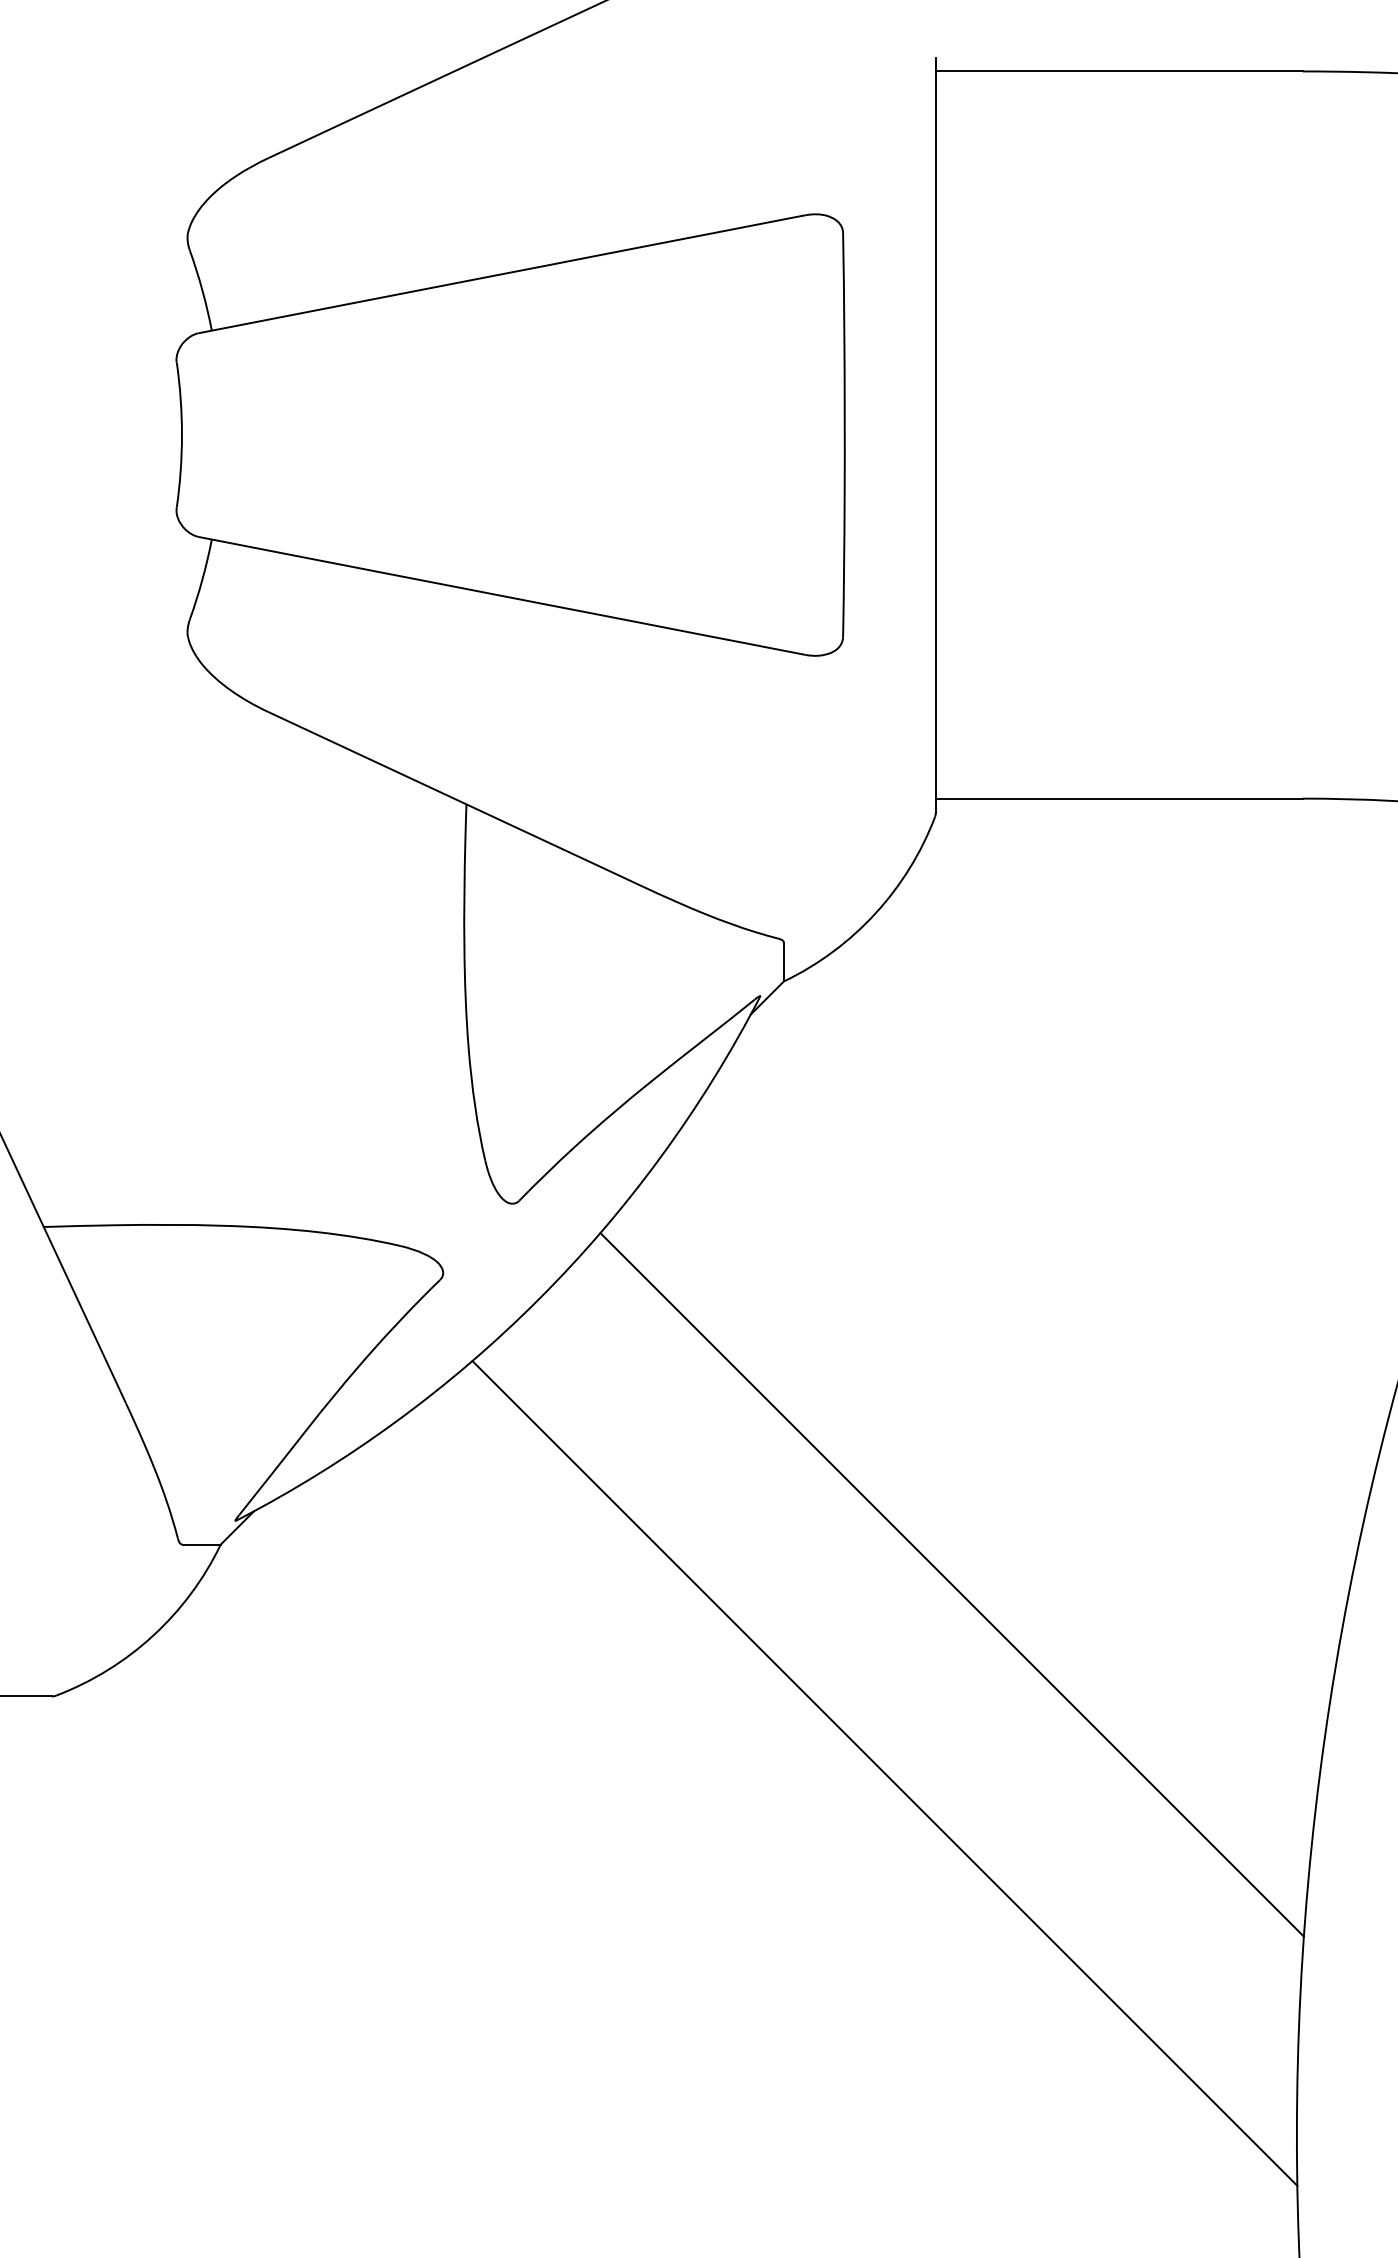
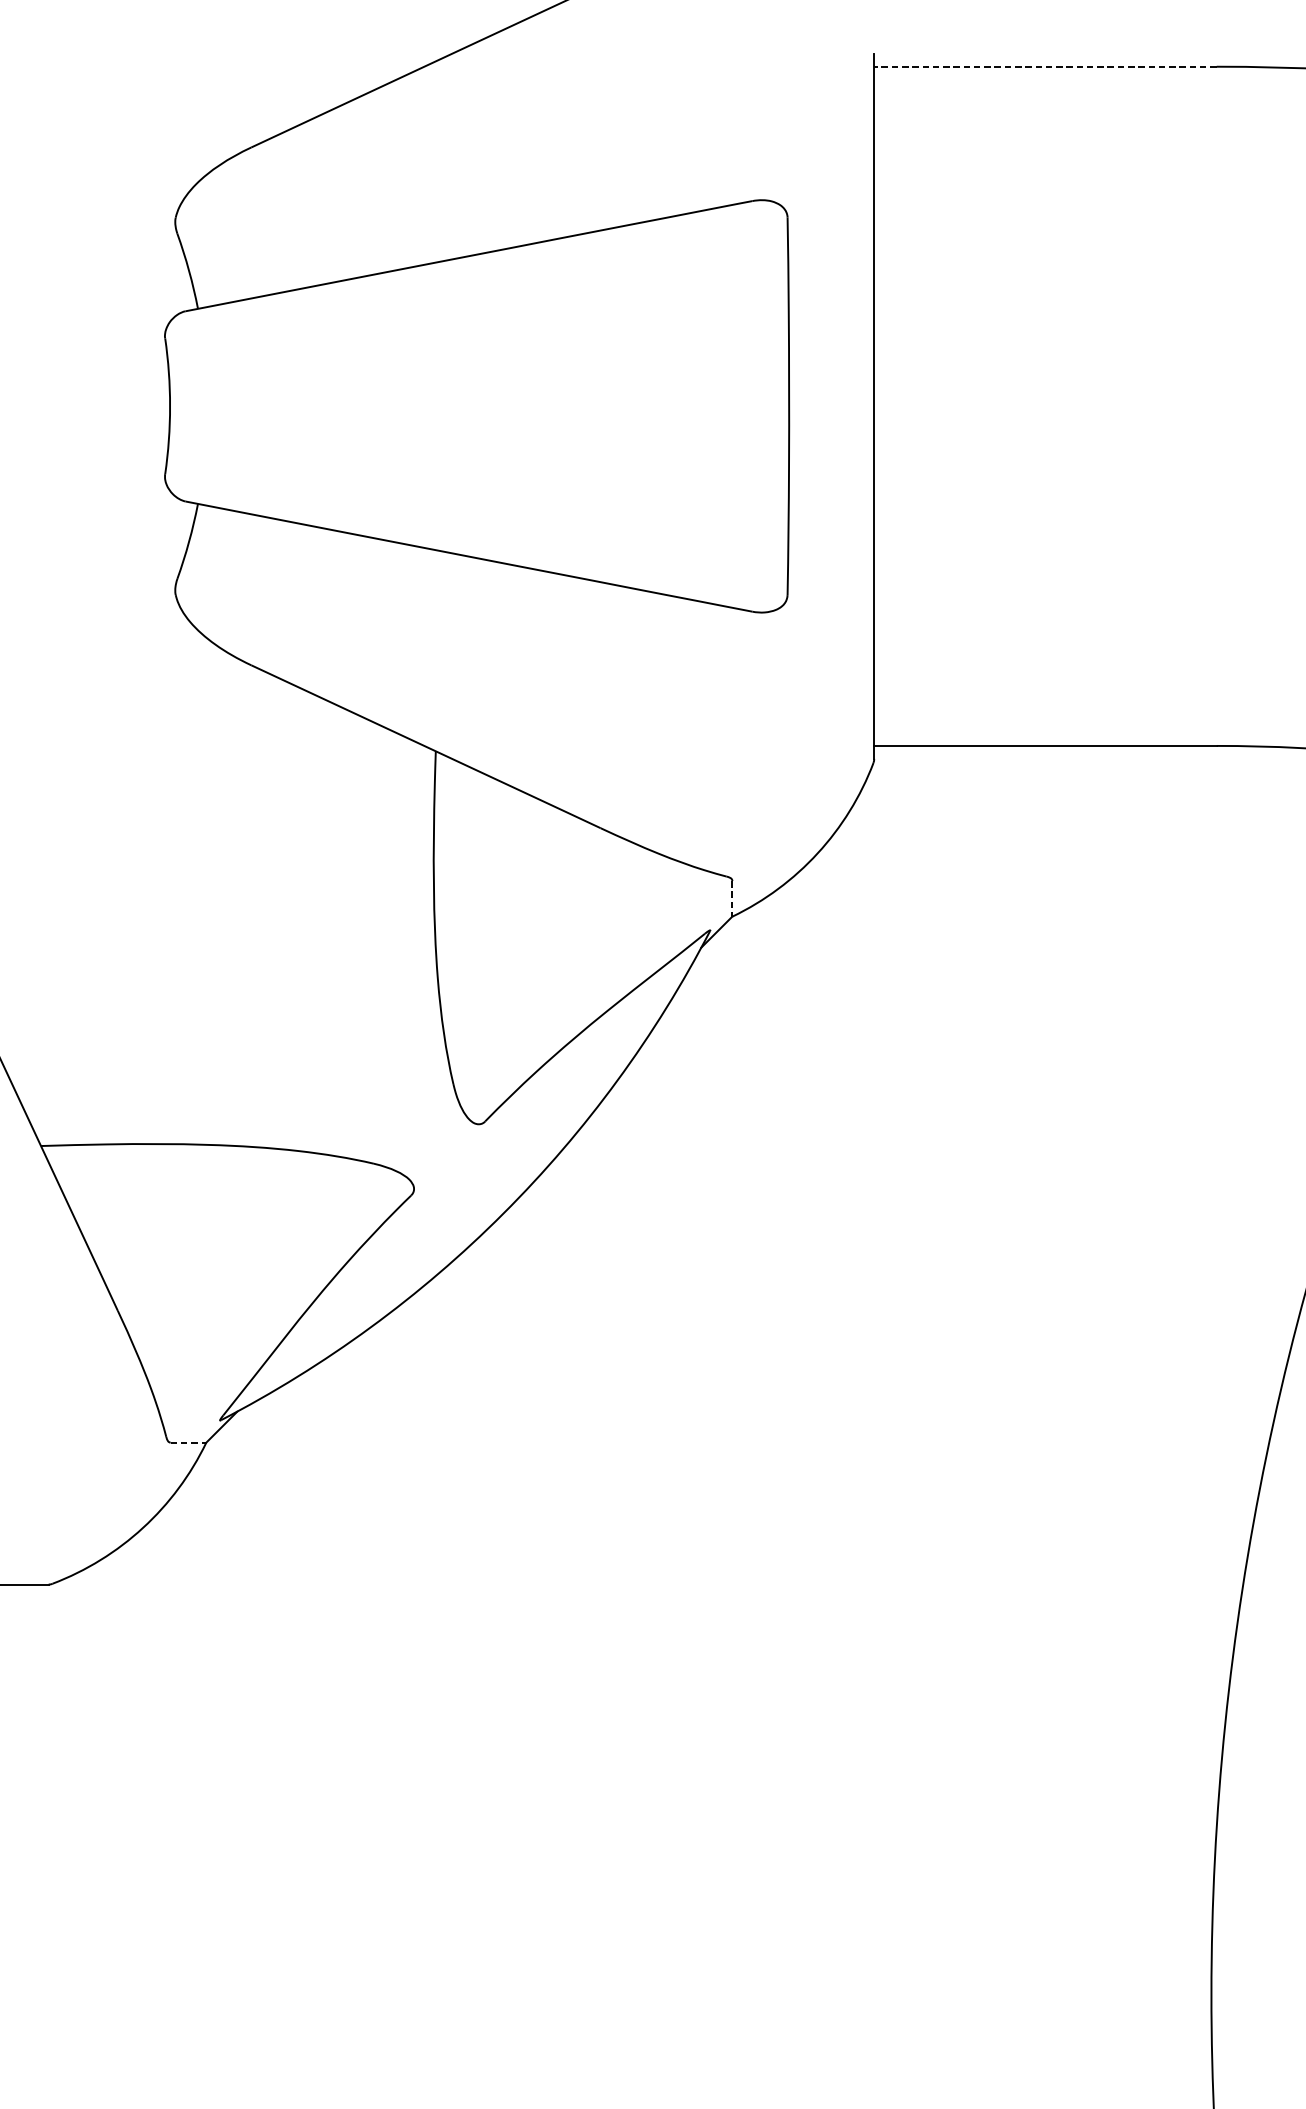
line: (1118, 71) -> (1044, 66), solid -> dashed
line: (784, 962) -> (732, 898), solid -> dashed
line: (202, 1544) -> (189, 1442), solid -> dashed
line: (951, 1584) -> (888, 1479), removed
line: (884, 1773) -> (826, 1656), removed

